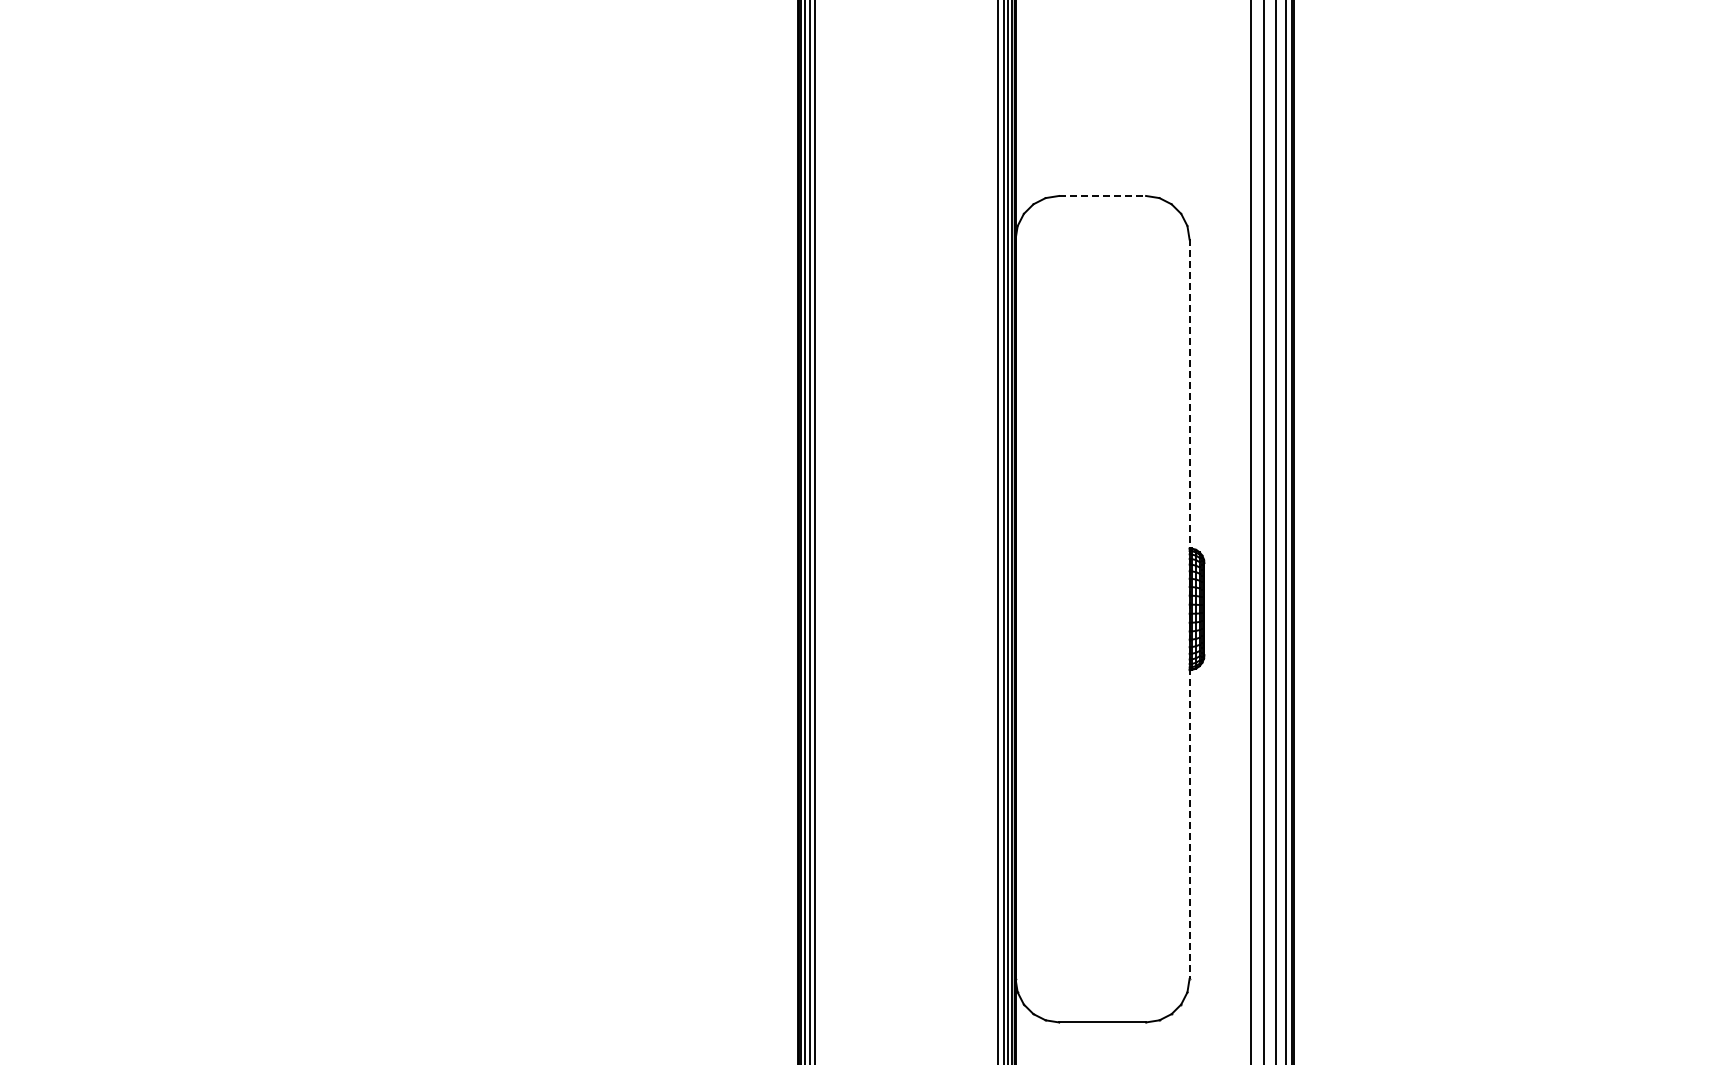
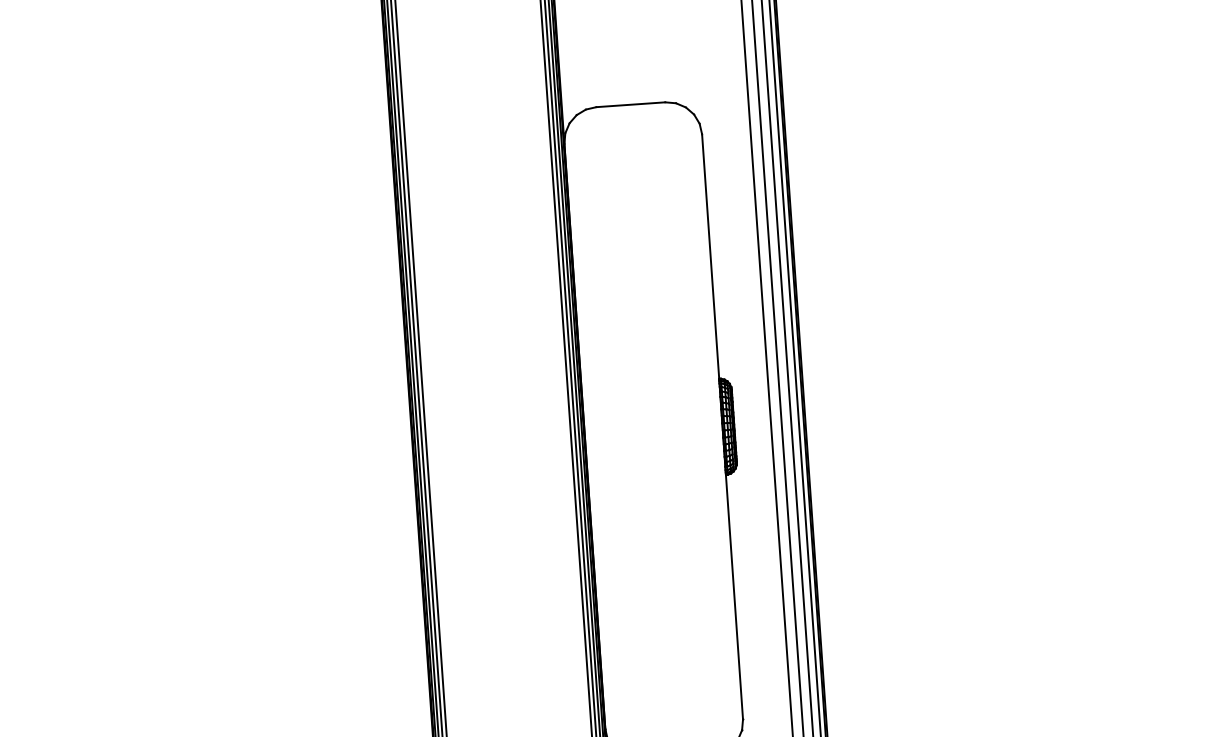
line: (1103, 195) -> (631, 104), dashed -> solid
line: (1189, 609) -> (722, 427), dashed -> solid

